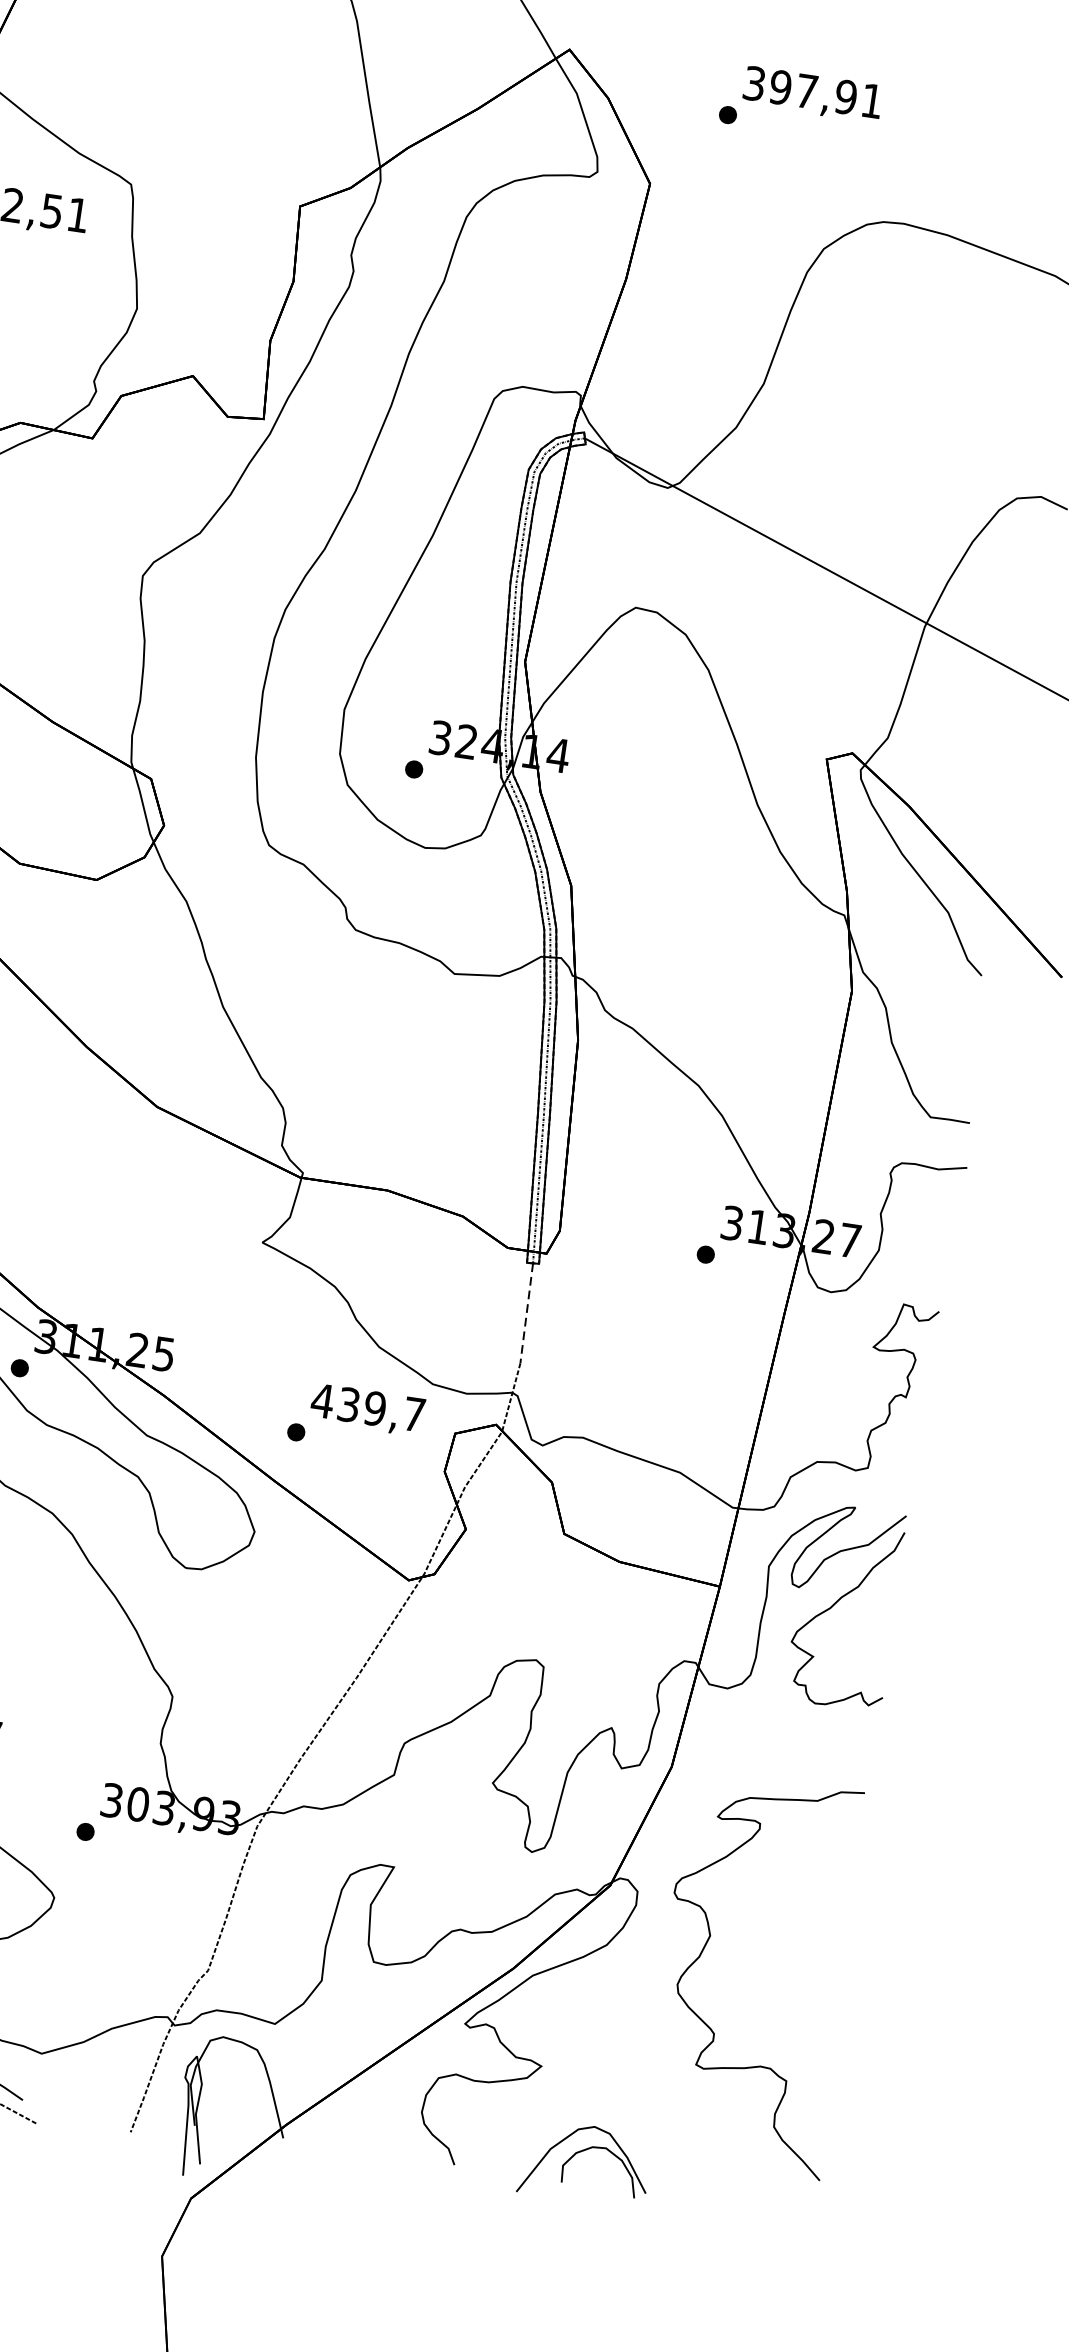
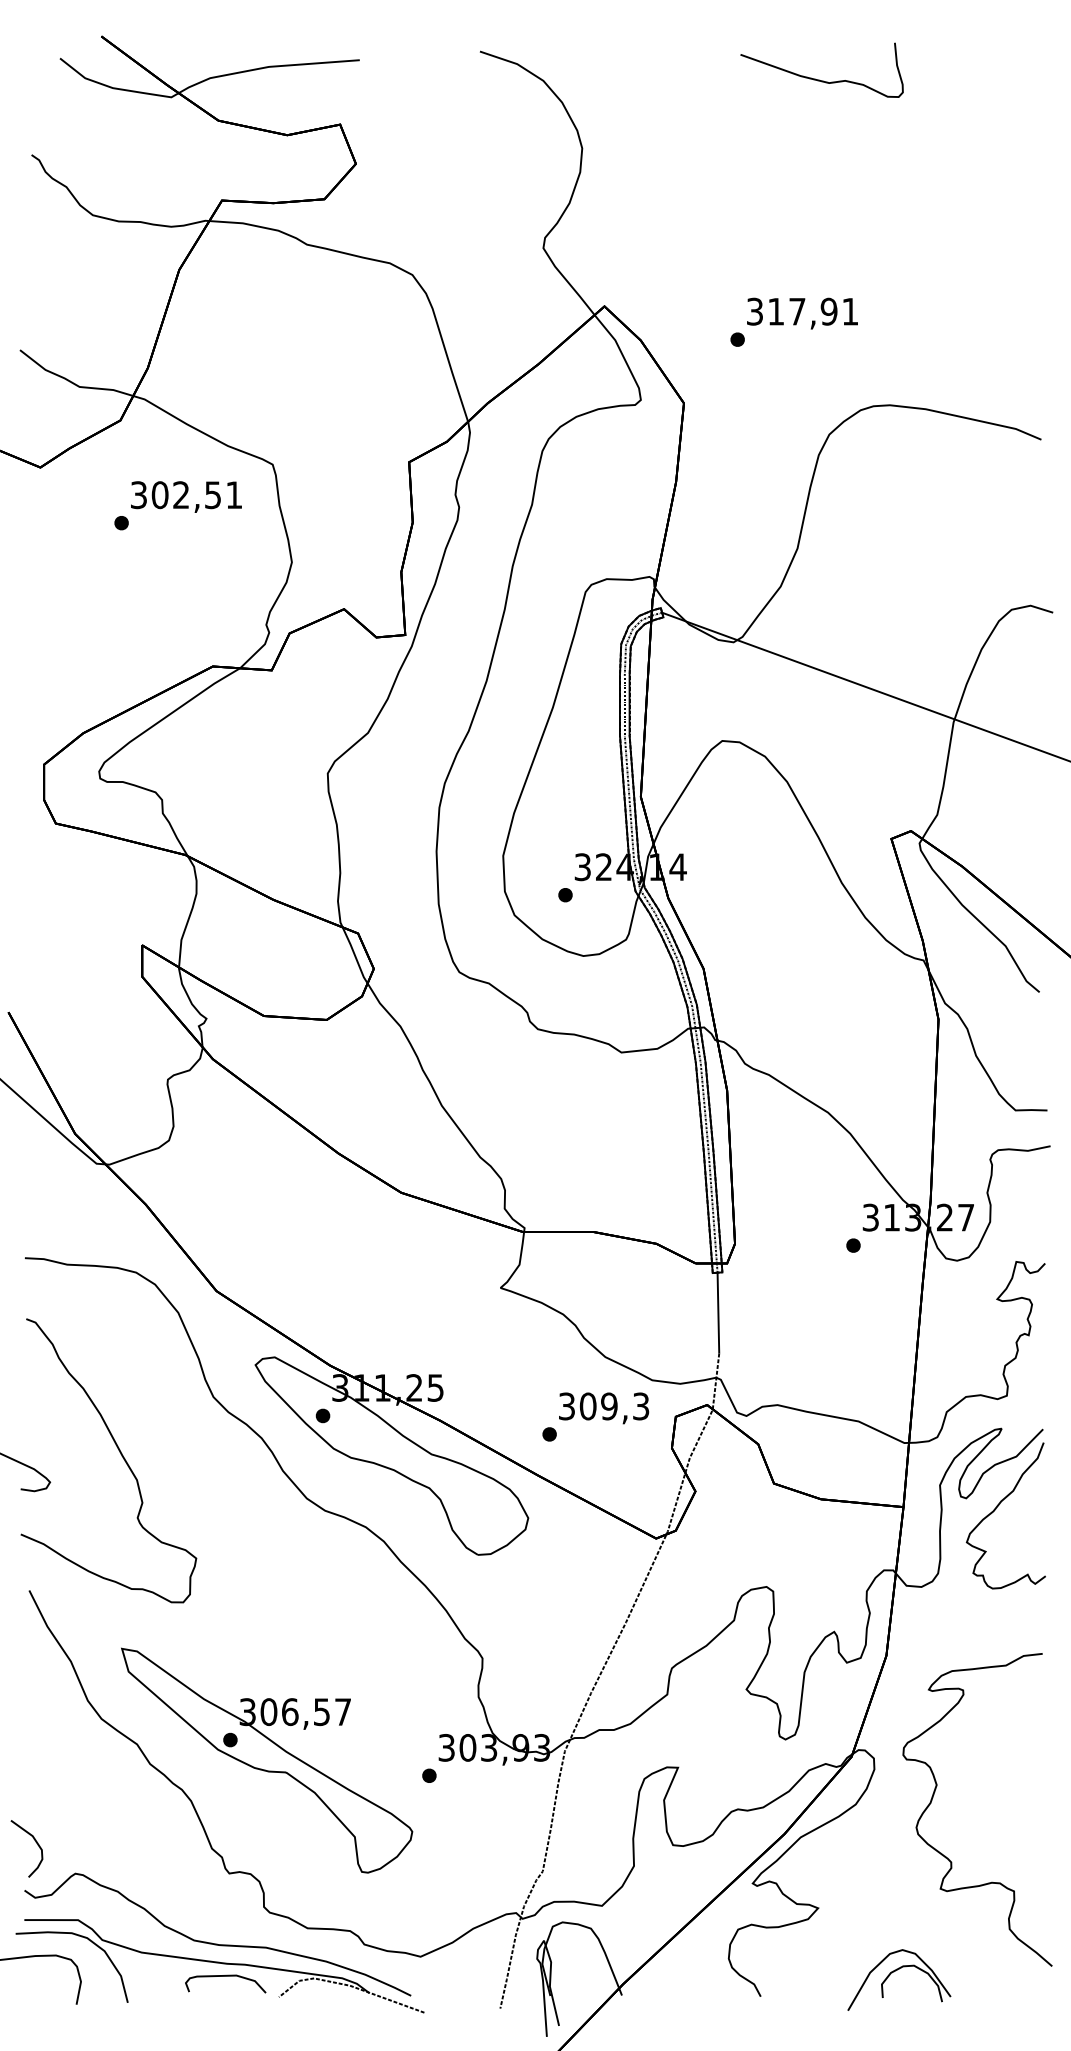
text: (779, 87) -> (775, 311), 397,91 -> 317,91
line: (526, 1313) -> (718, 1313), dashed -> solid
text: (367, 1407) -> (603, 1406), 439,7 -> 309,3
part: (580, 2153) -> (894, 1972), moved

